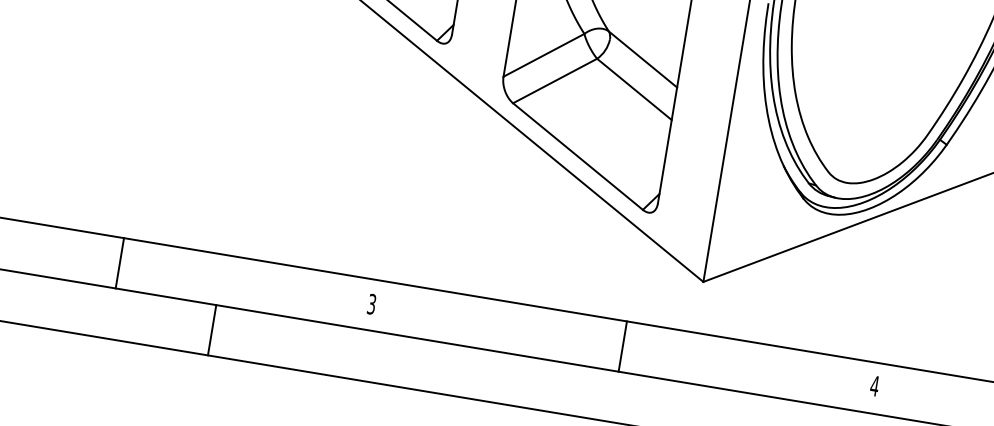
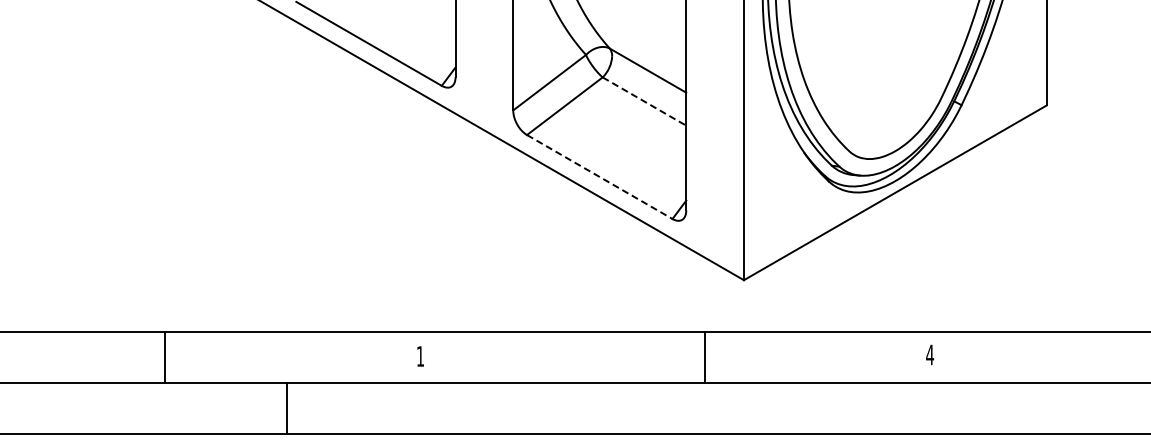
line: (634, 89) -> (644, 101), solid -> dashed
line: (577, 157) -> (599, 177), solid -> dashed
text: (371, 304) -> (420, 356), 3 -> 1
line: (212, 329) -> (287, 407), moved
line: (622, 345) -> (704, 356), moved

